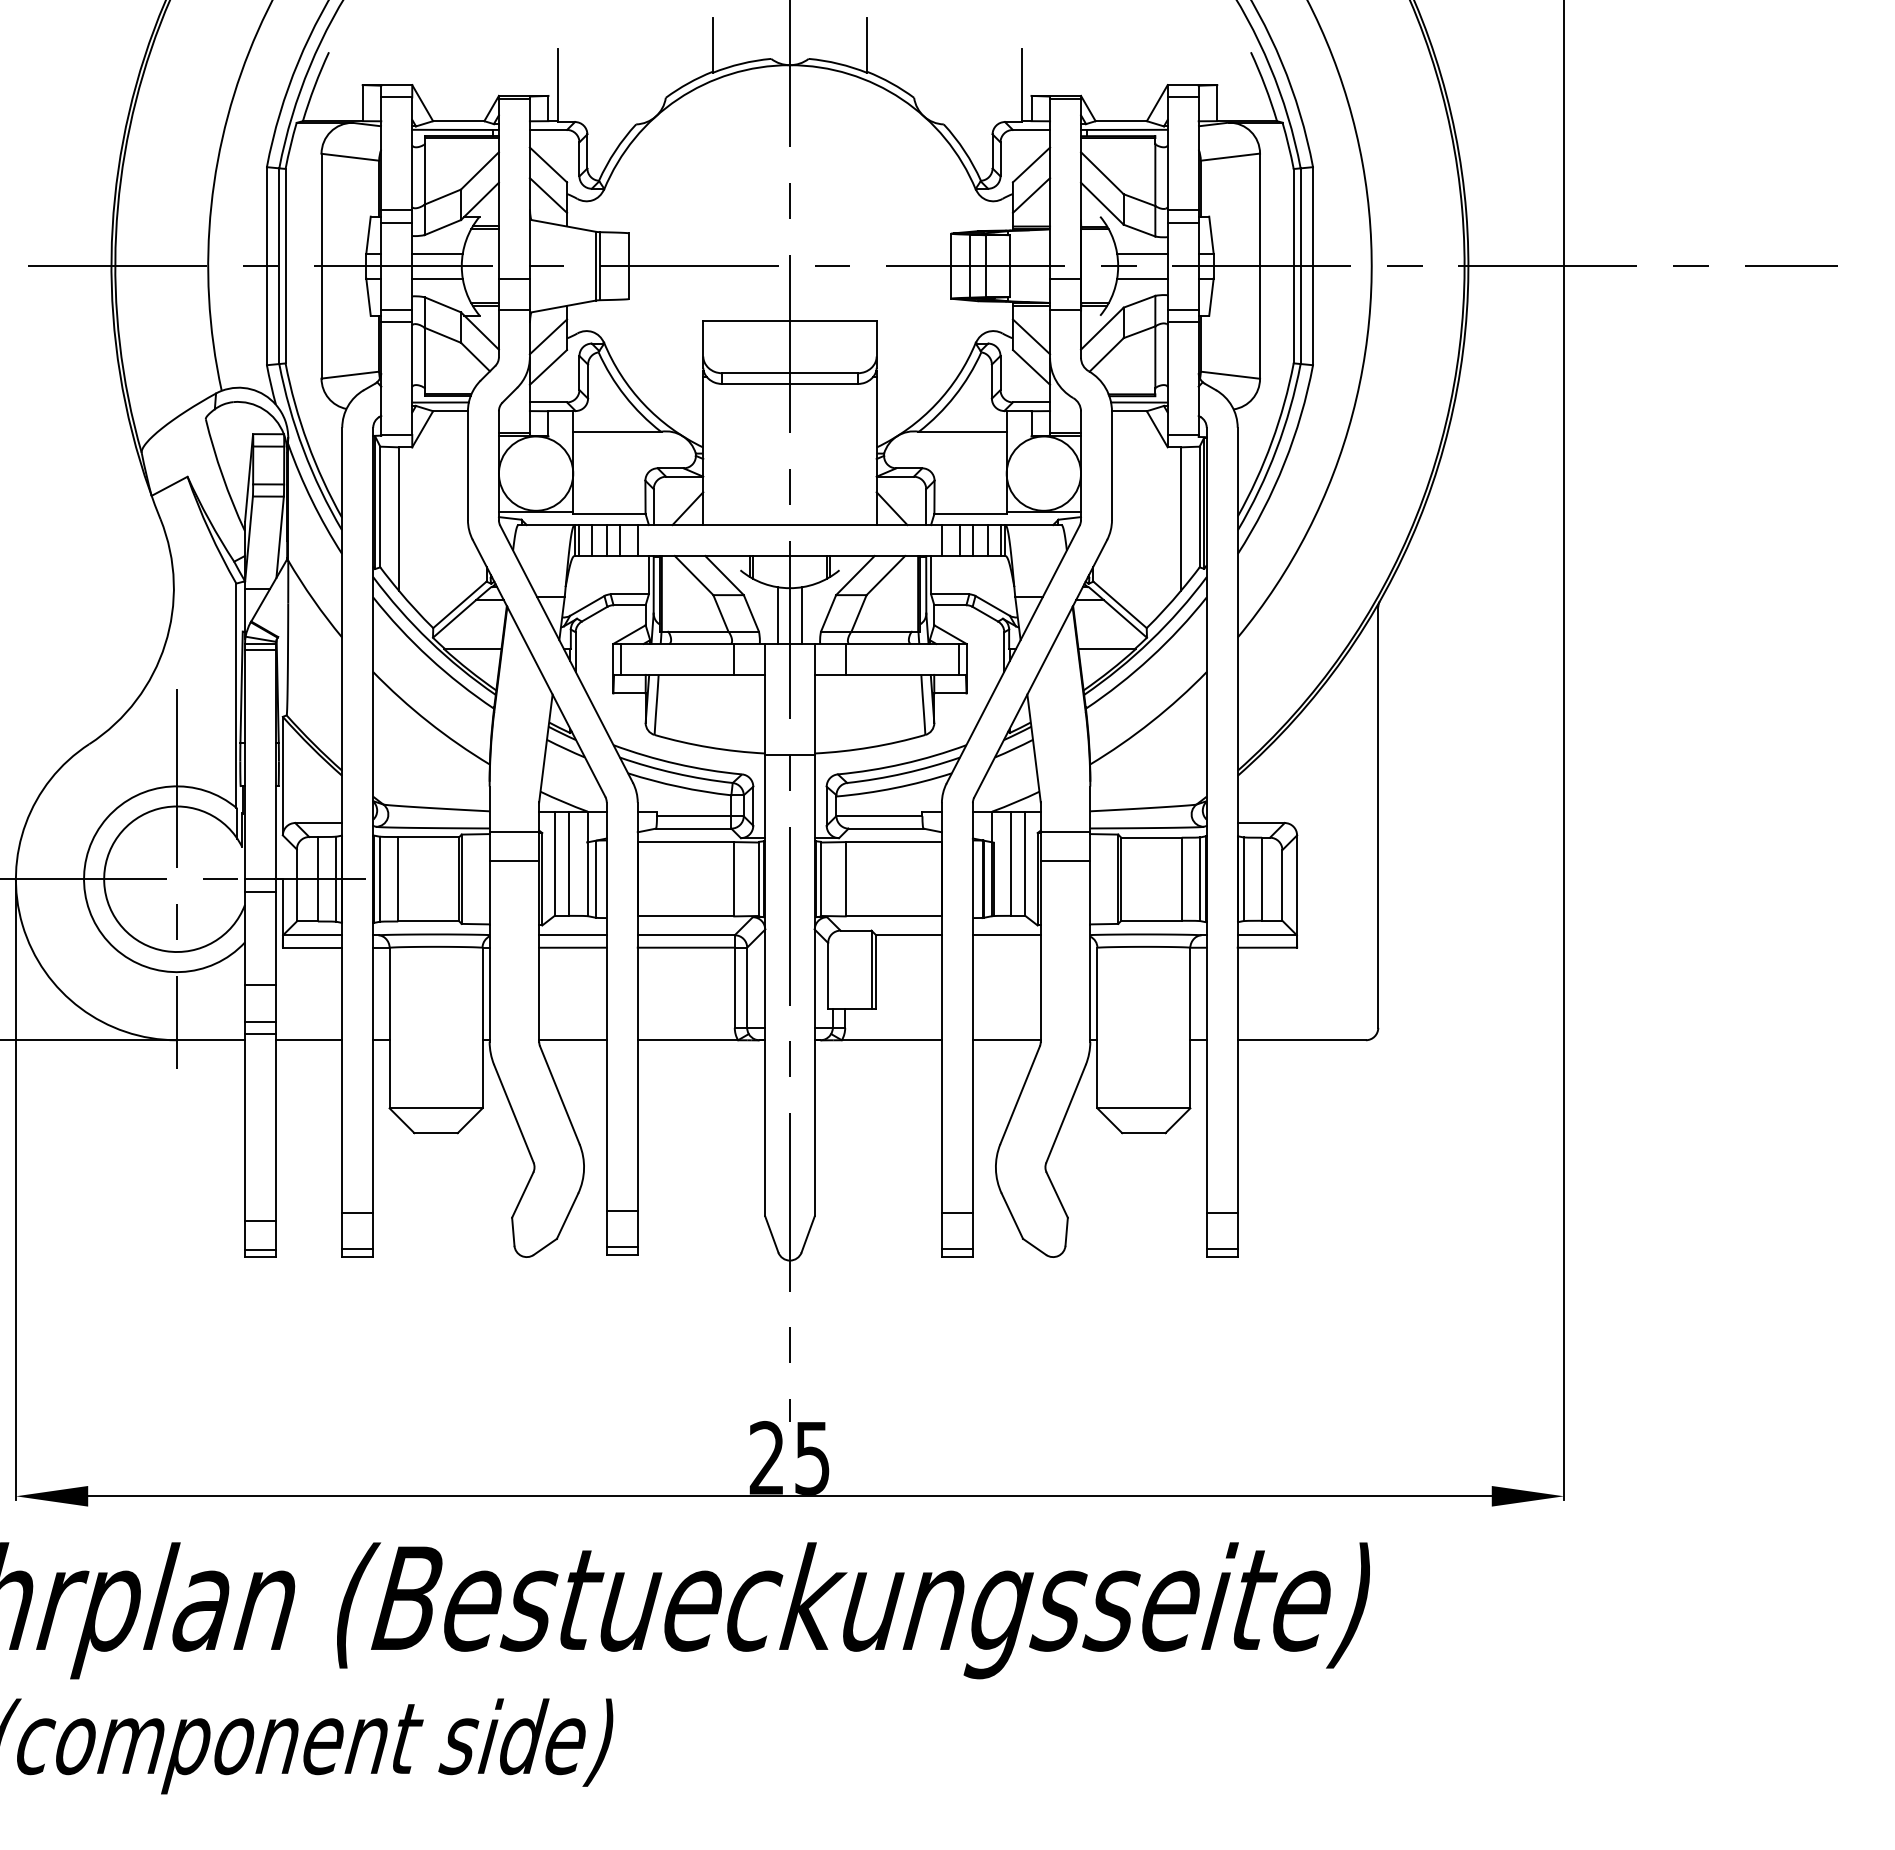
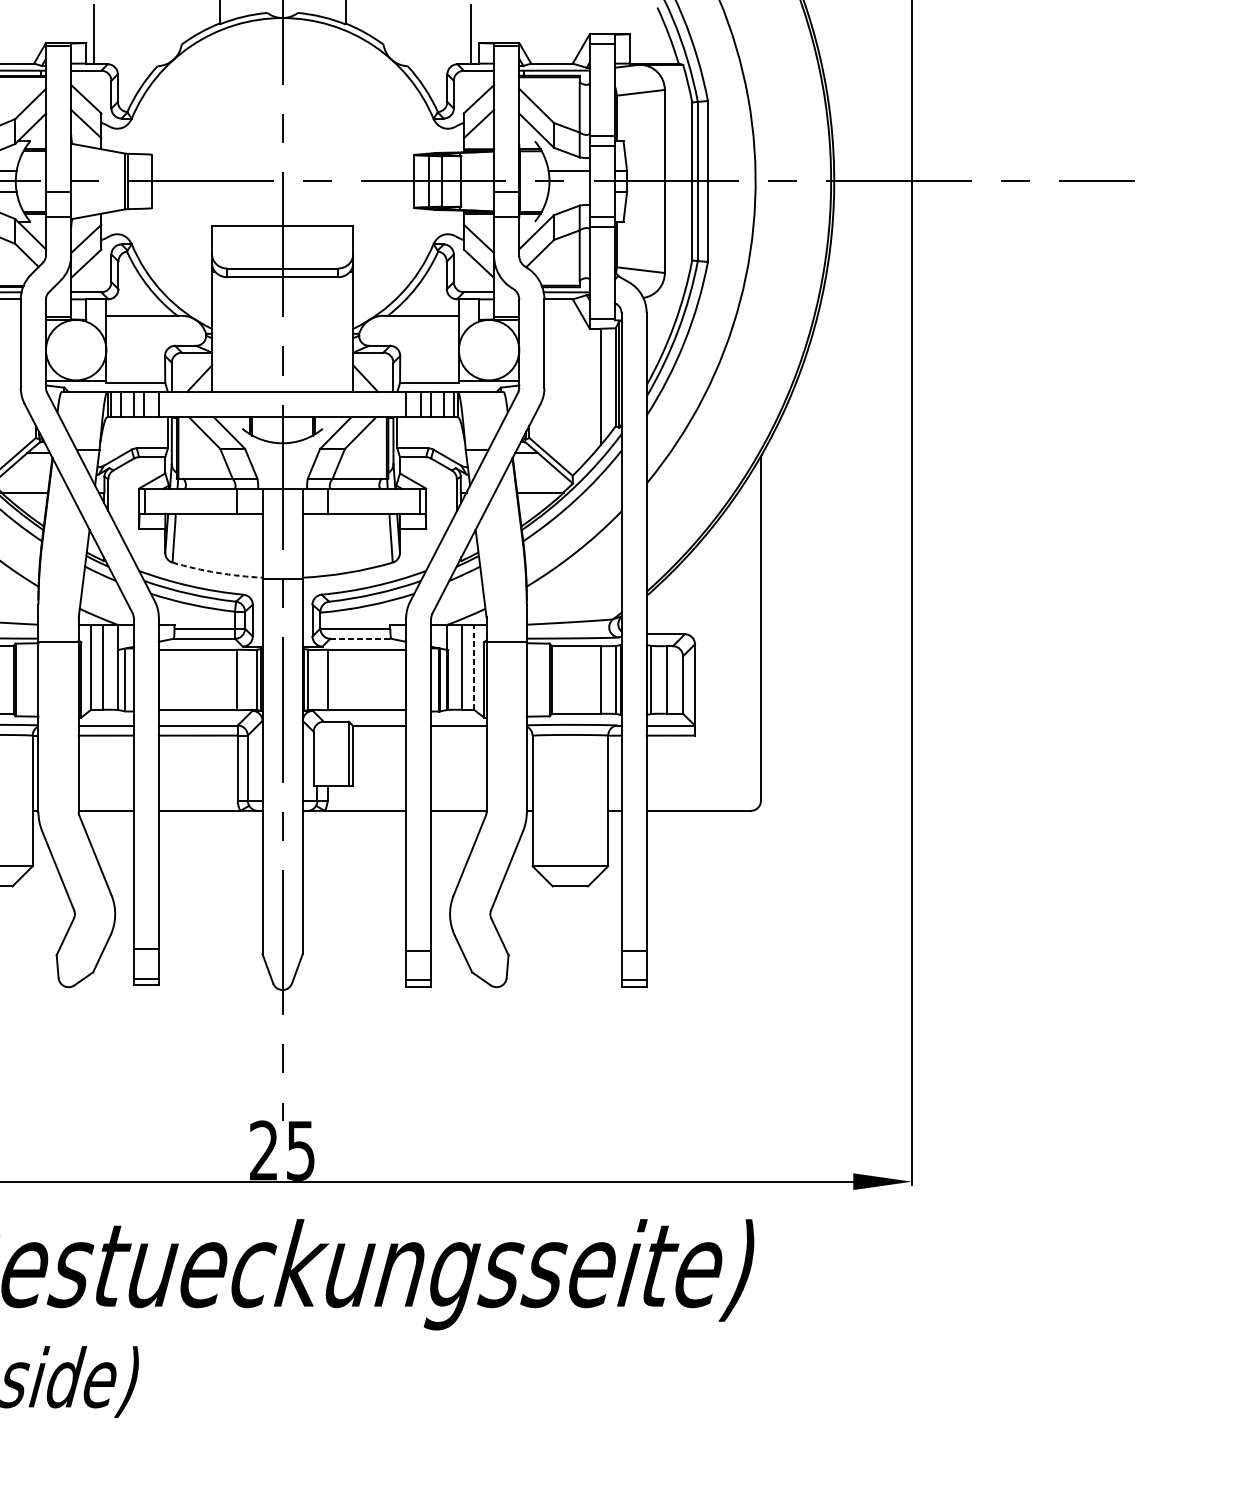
line: (1142, 278) -> (569, 191), removed
line: (777, 615) -> (272, 465), removed
line: (802, 615) -> (292, 465), removed
arc: (709, 747) -> (217, 572), solid -> dashed
line: (886, 828) -> (361, 638), solid -> dashed
line: (514, 861) -> (58, 665), removed
line: (1065, 861) -> (506, 665), removed
line: (1025, 863) -> (474, 667), solid -> dashed

